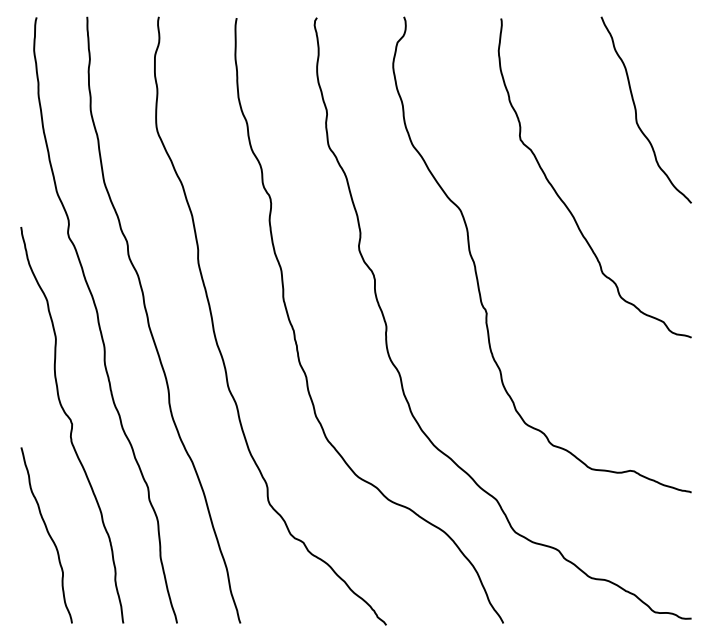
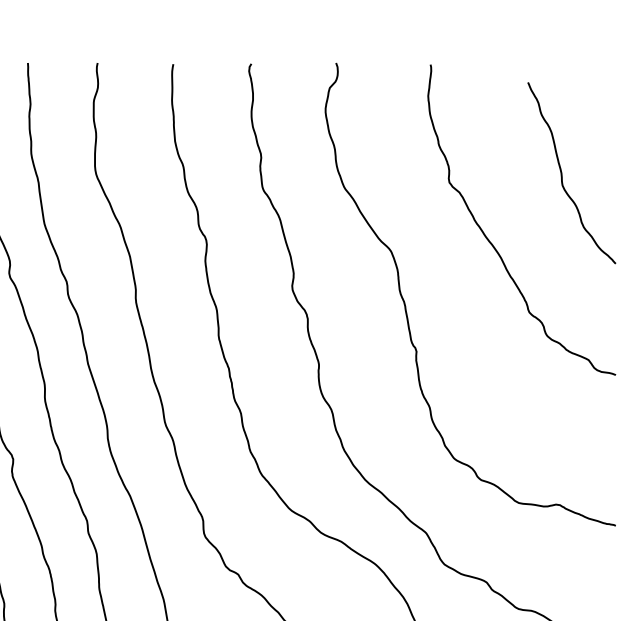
curve: (636, 109) -> (562, 172), moved

